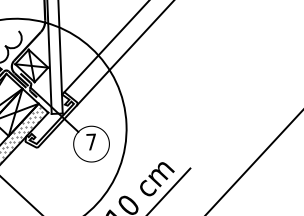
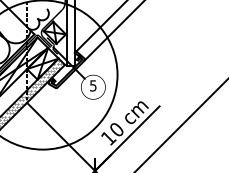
text: (91, 141) -> (93, 85), 7 -> 5

